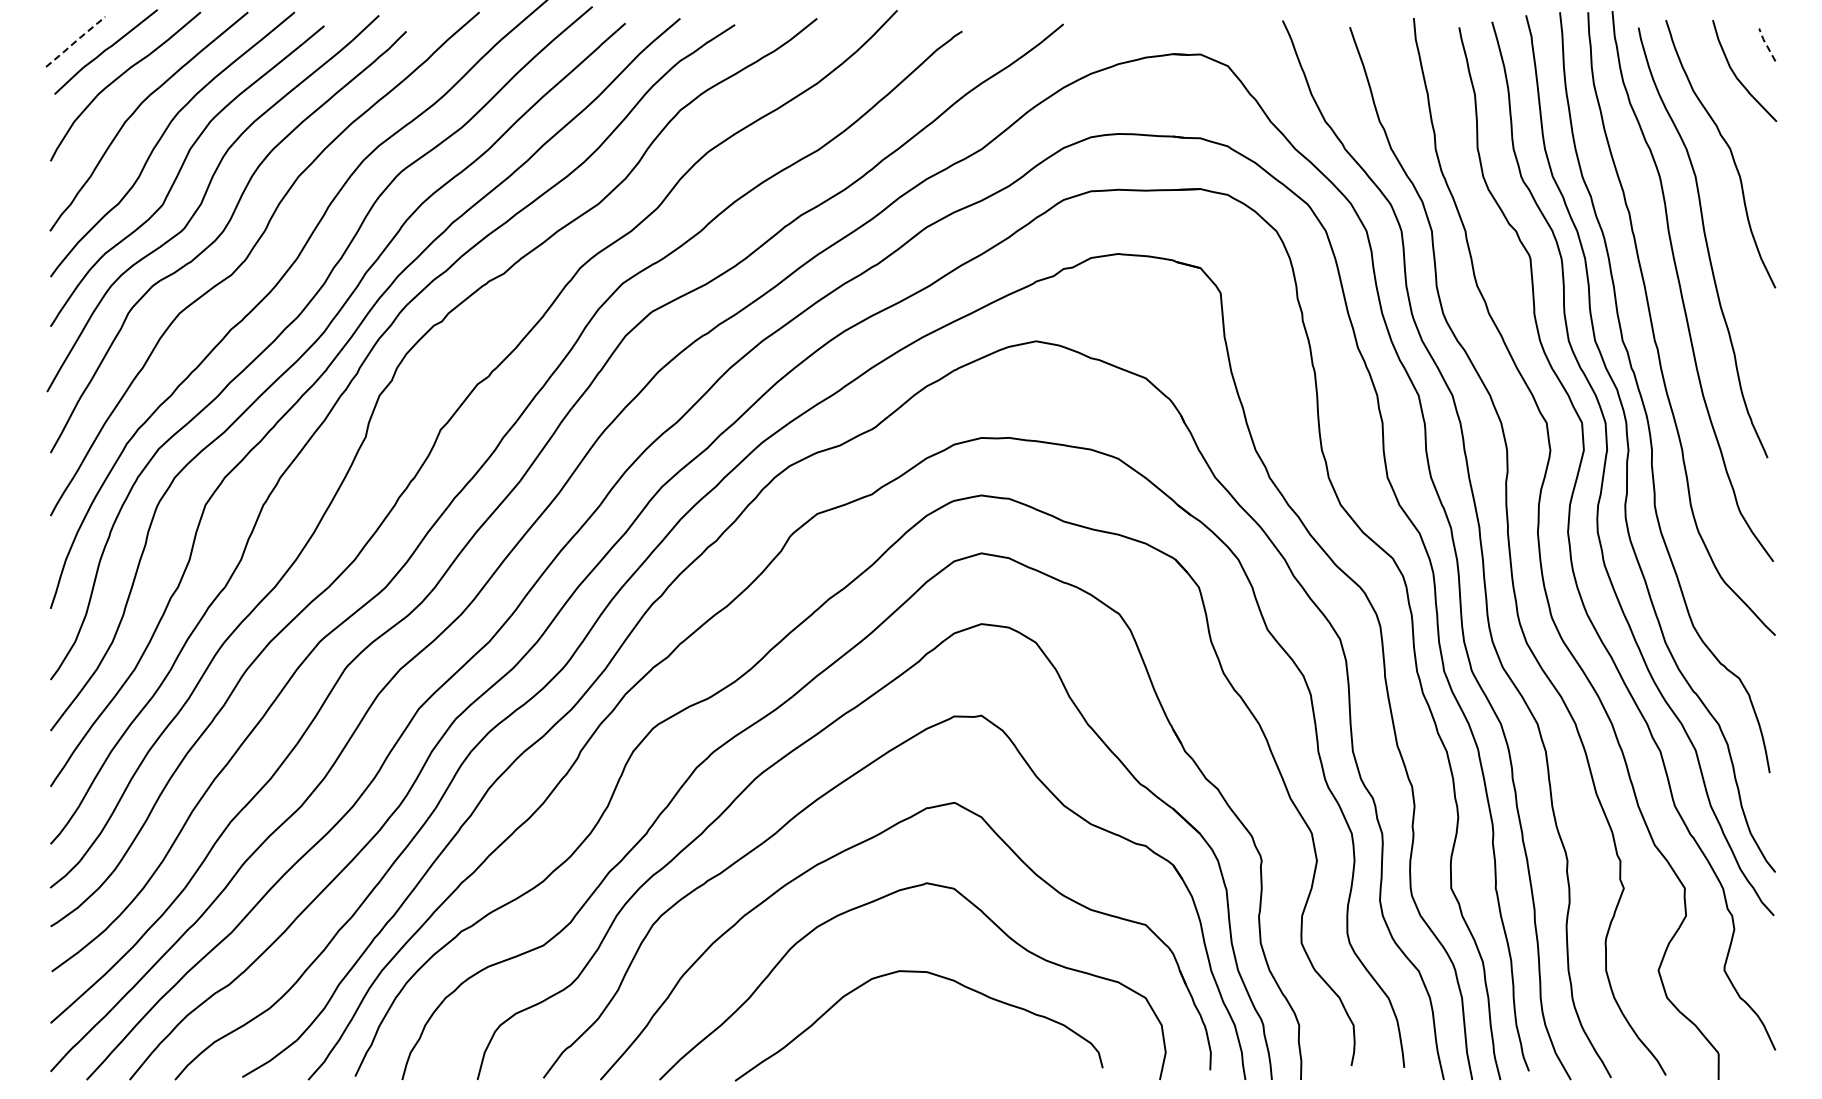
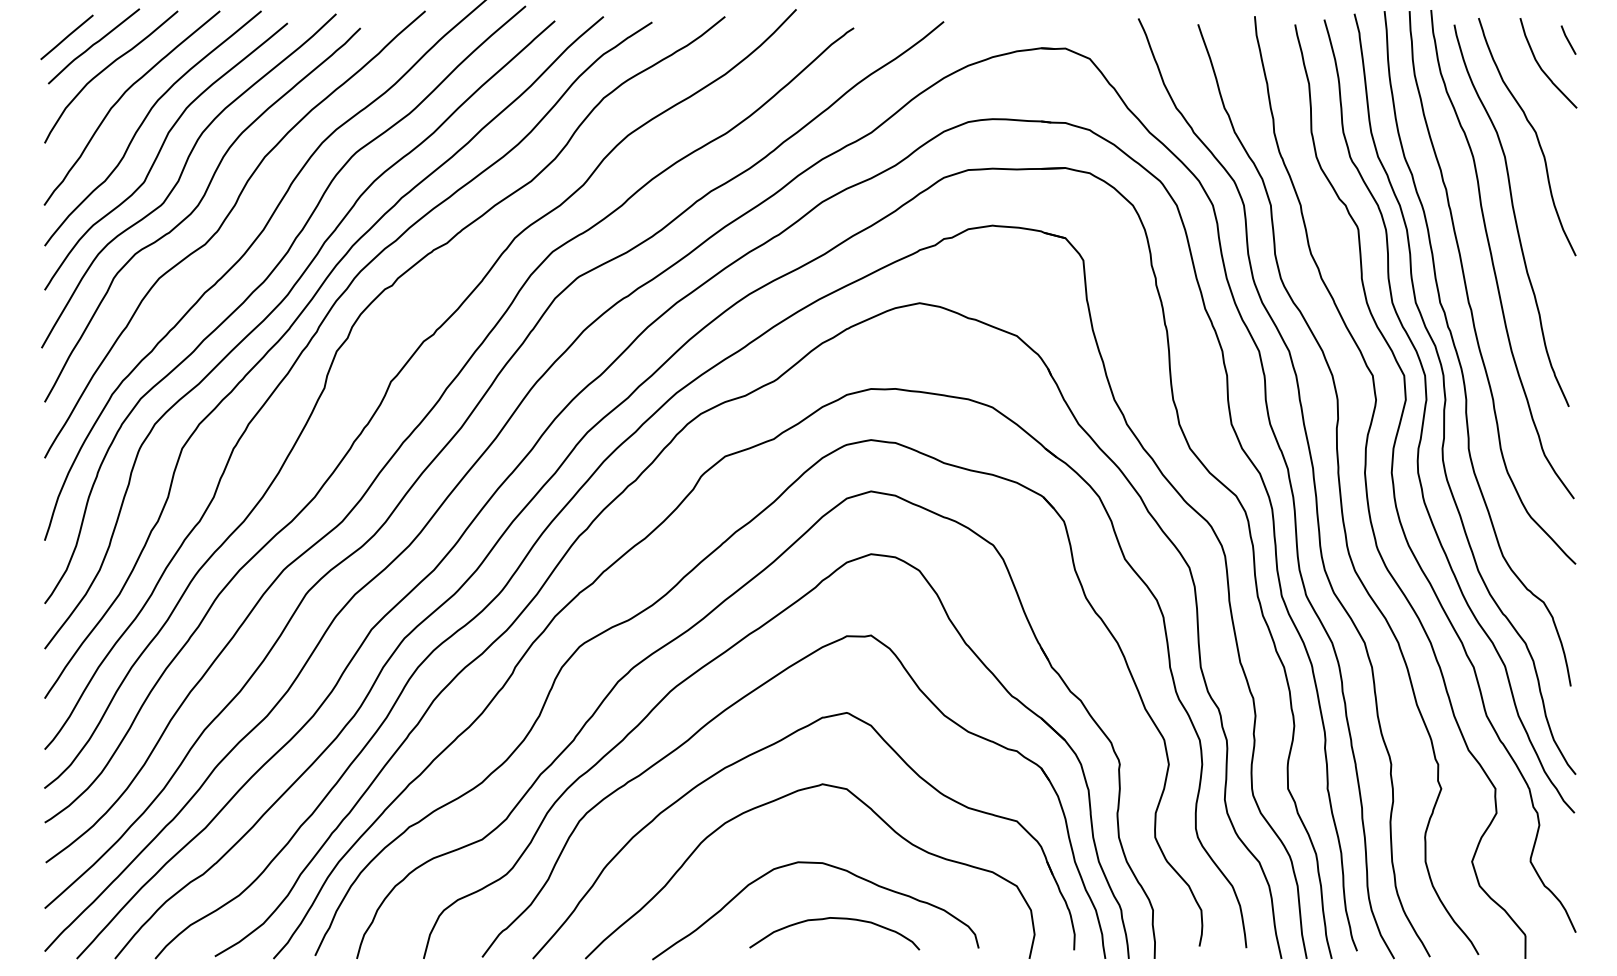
line: (75, 41) -> (66, 37), dashed -> solid
line: (1766, 44) -> (1567, 39), dashed -> solid
curve: (944, 1035) -> (838, 919), added

